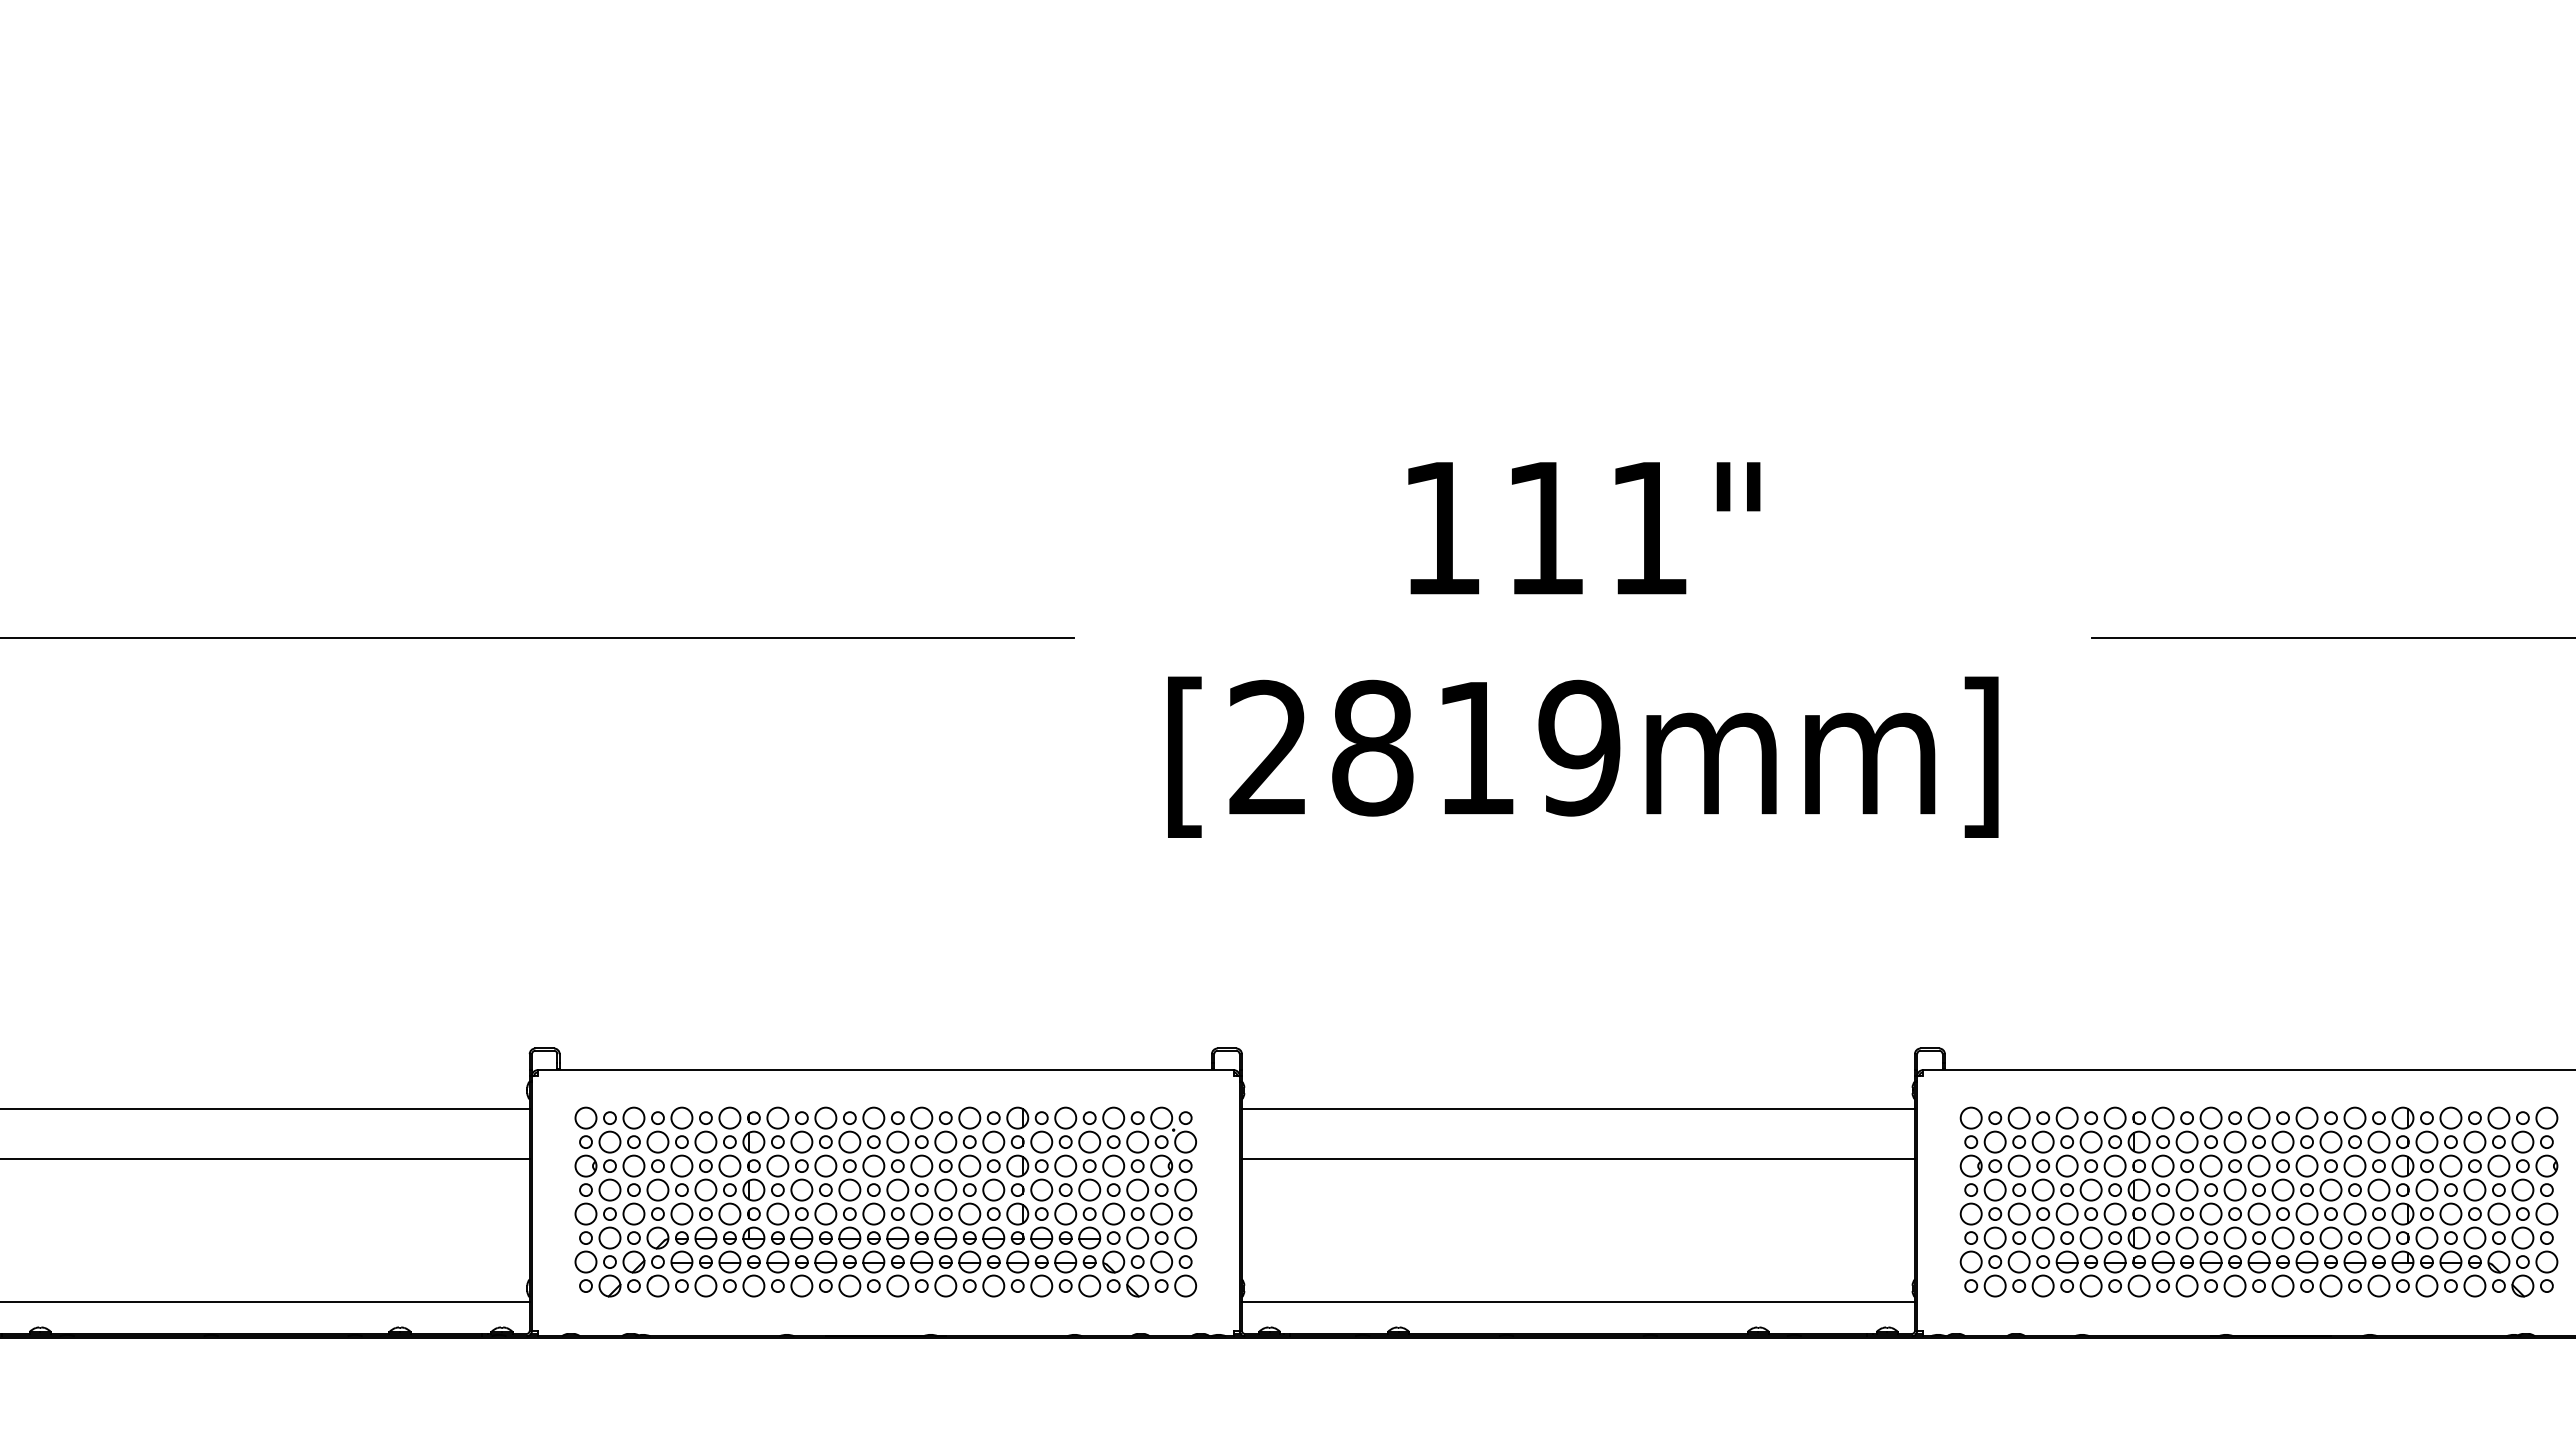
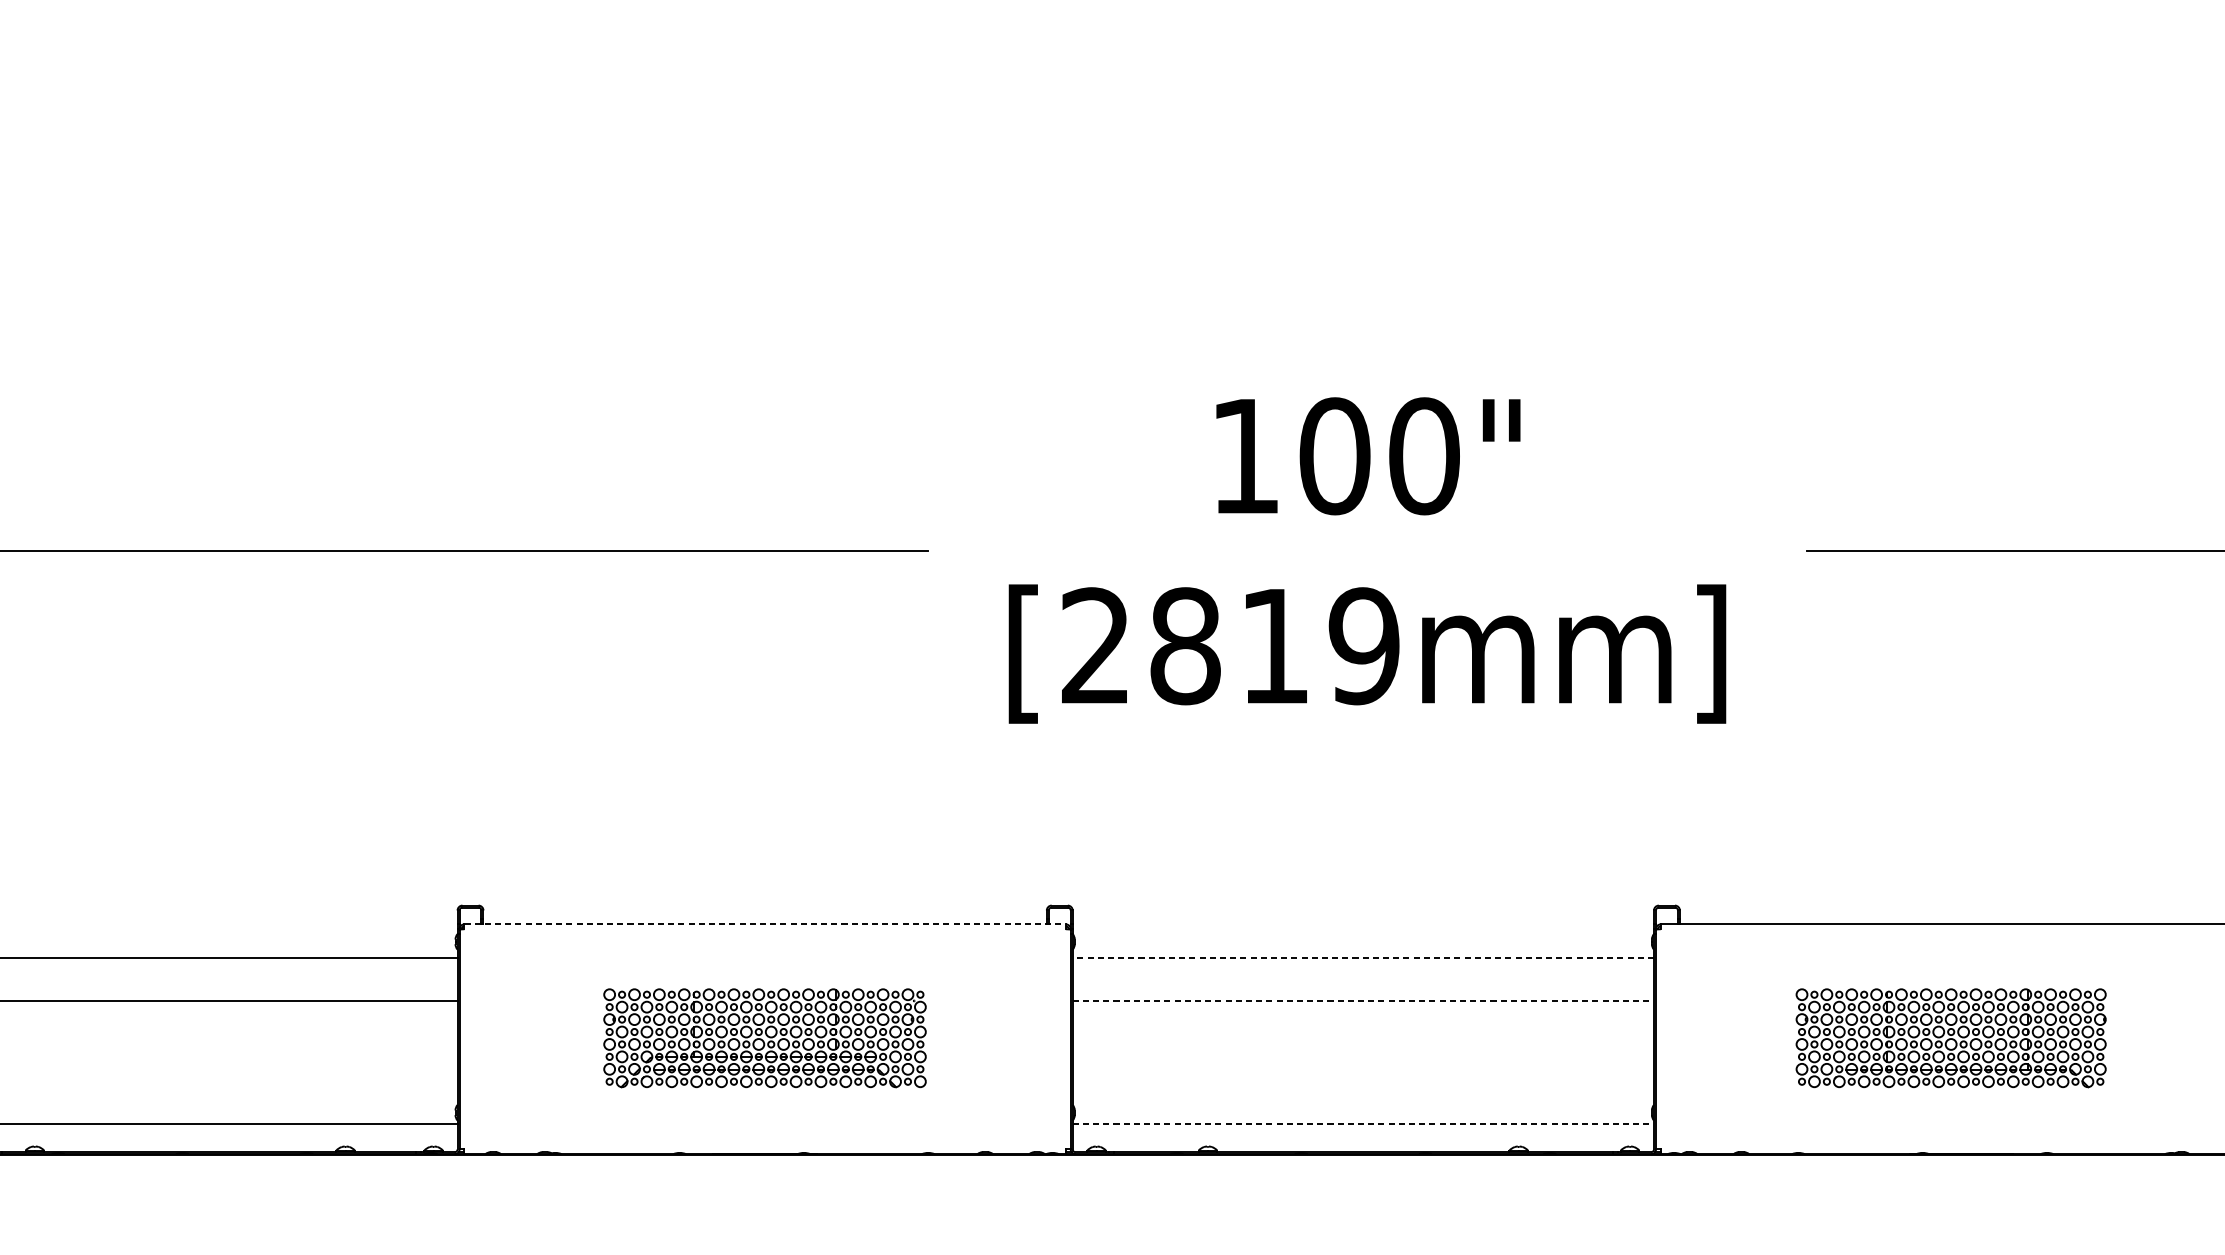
text: (1597, 528) -> (1379, 456), 111" -> 100"
line: (886, 1070) -> (765, 924), solid -> dashed
line: (1578, 1108) -> (1363, 957), solid -> dashed
line: (1578, 1159) -> (1363, 1001), solid -> dashed
part: (885, 1201) -> (764, 1037), size x0.6
part: (2258, 1201) -> (1950, 1037), size x0.6
line: (1578, 1301) -> (1363, 1124), solid -> dashed

